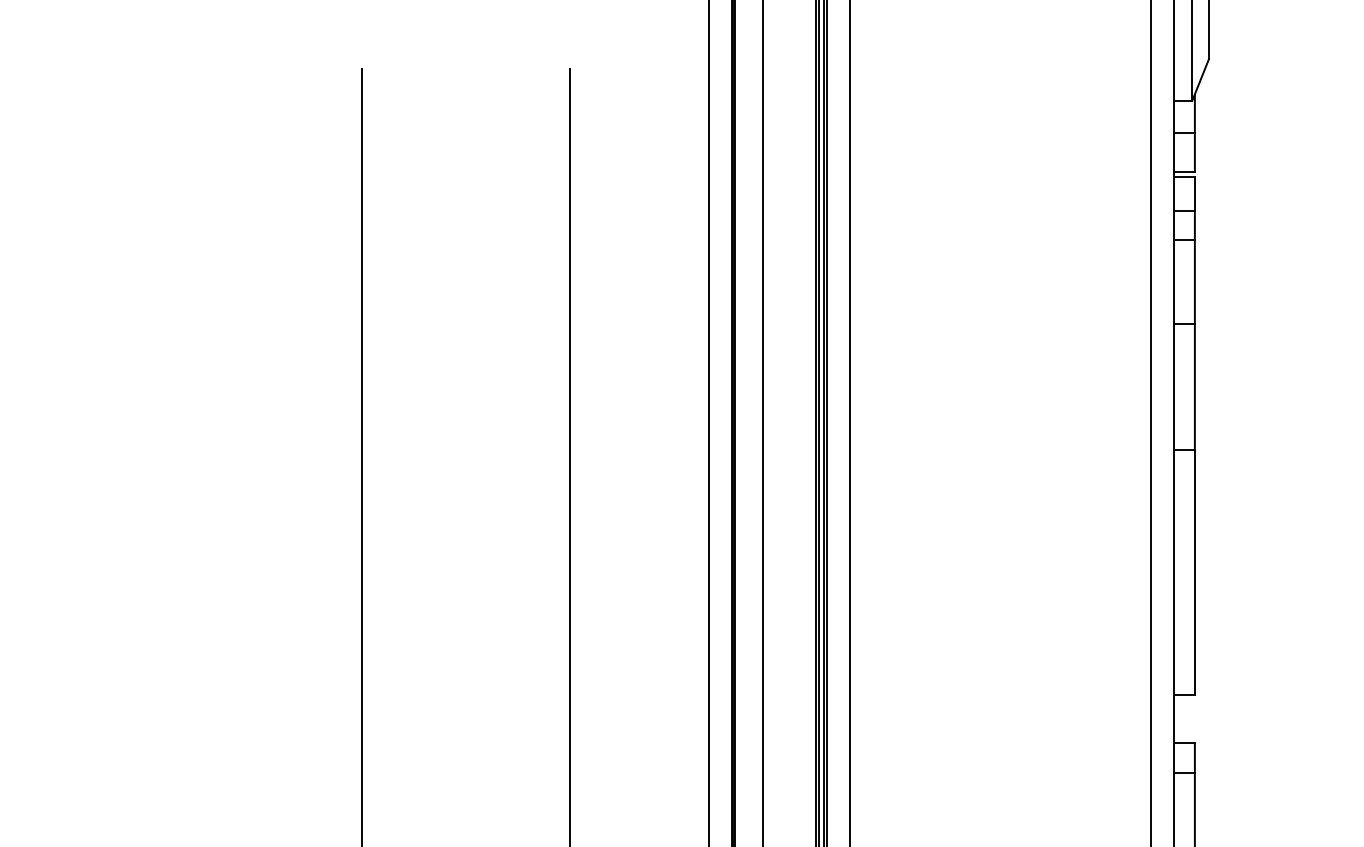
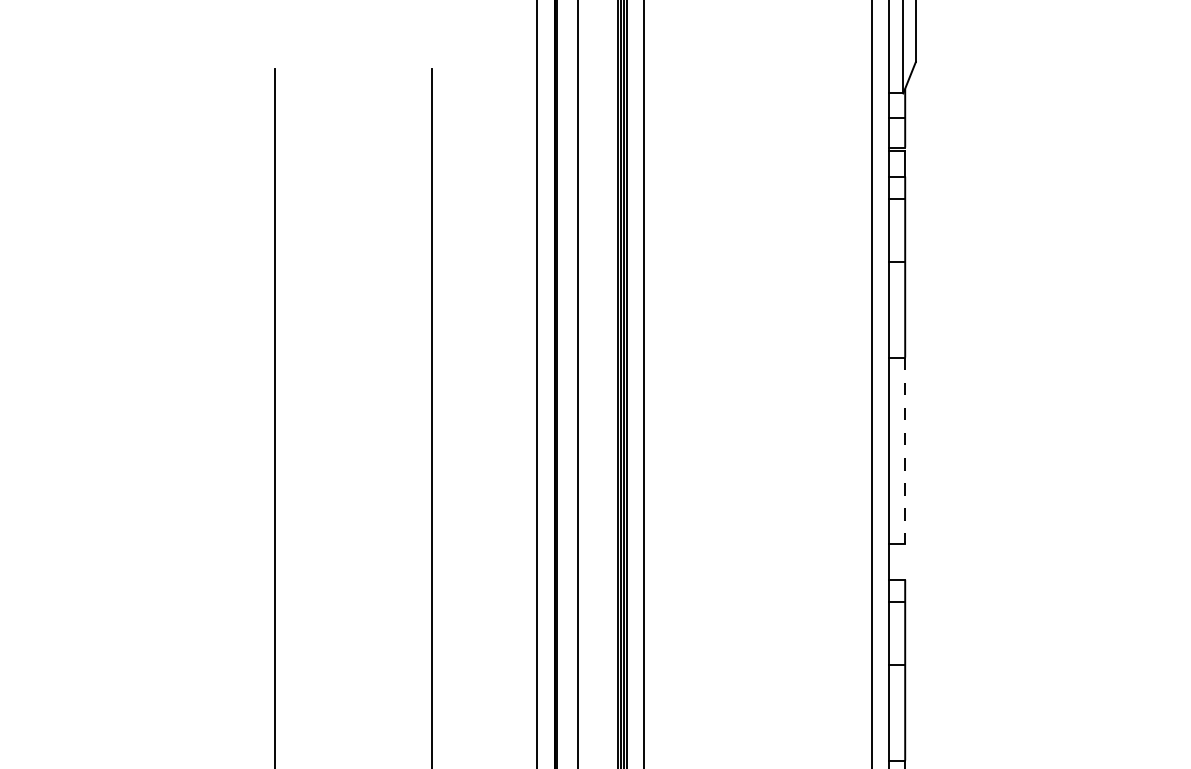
line: (1195, 572) -> (905, 450), solid -> dashed

